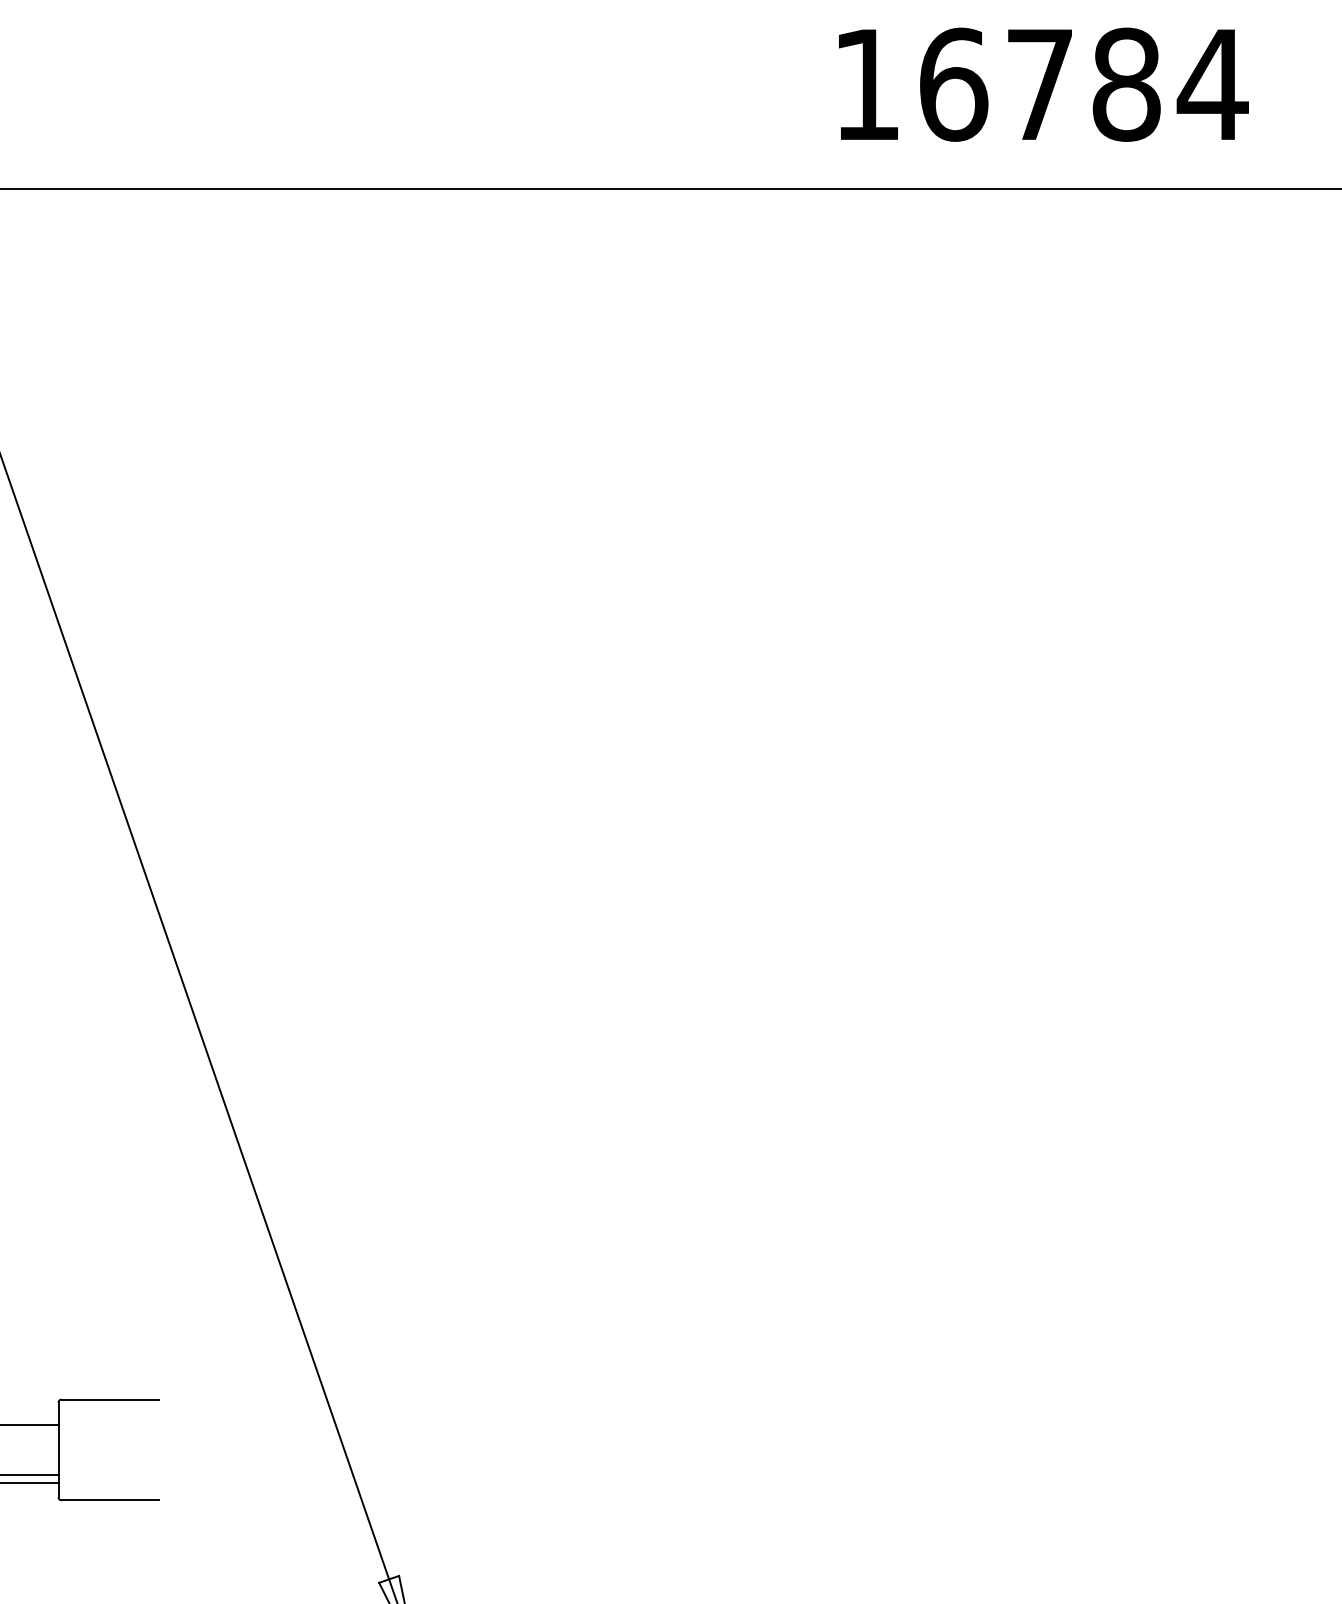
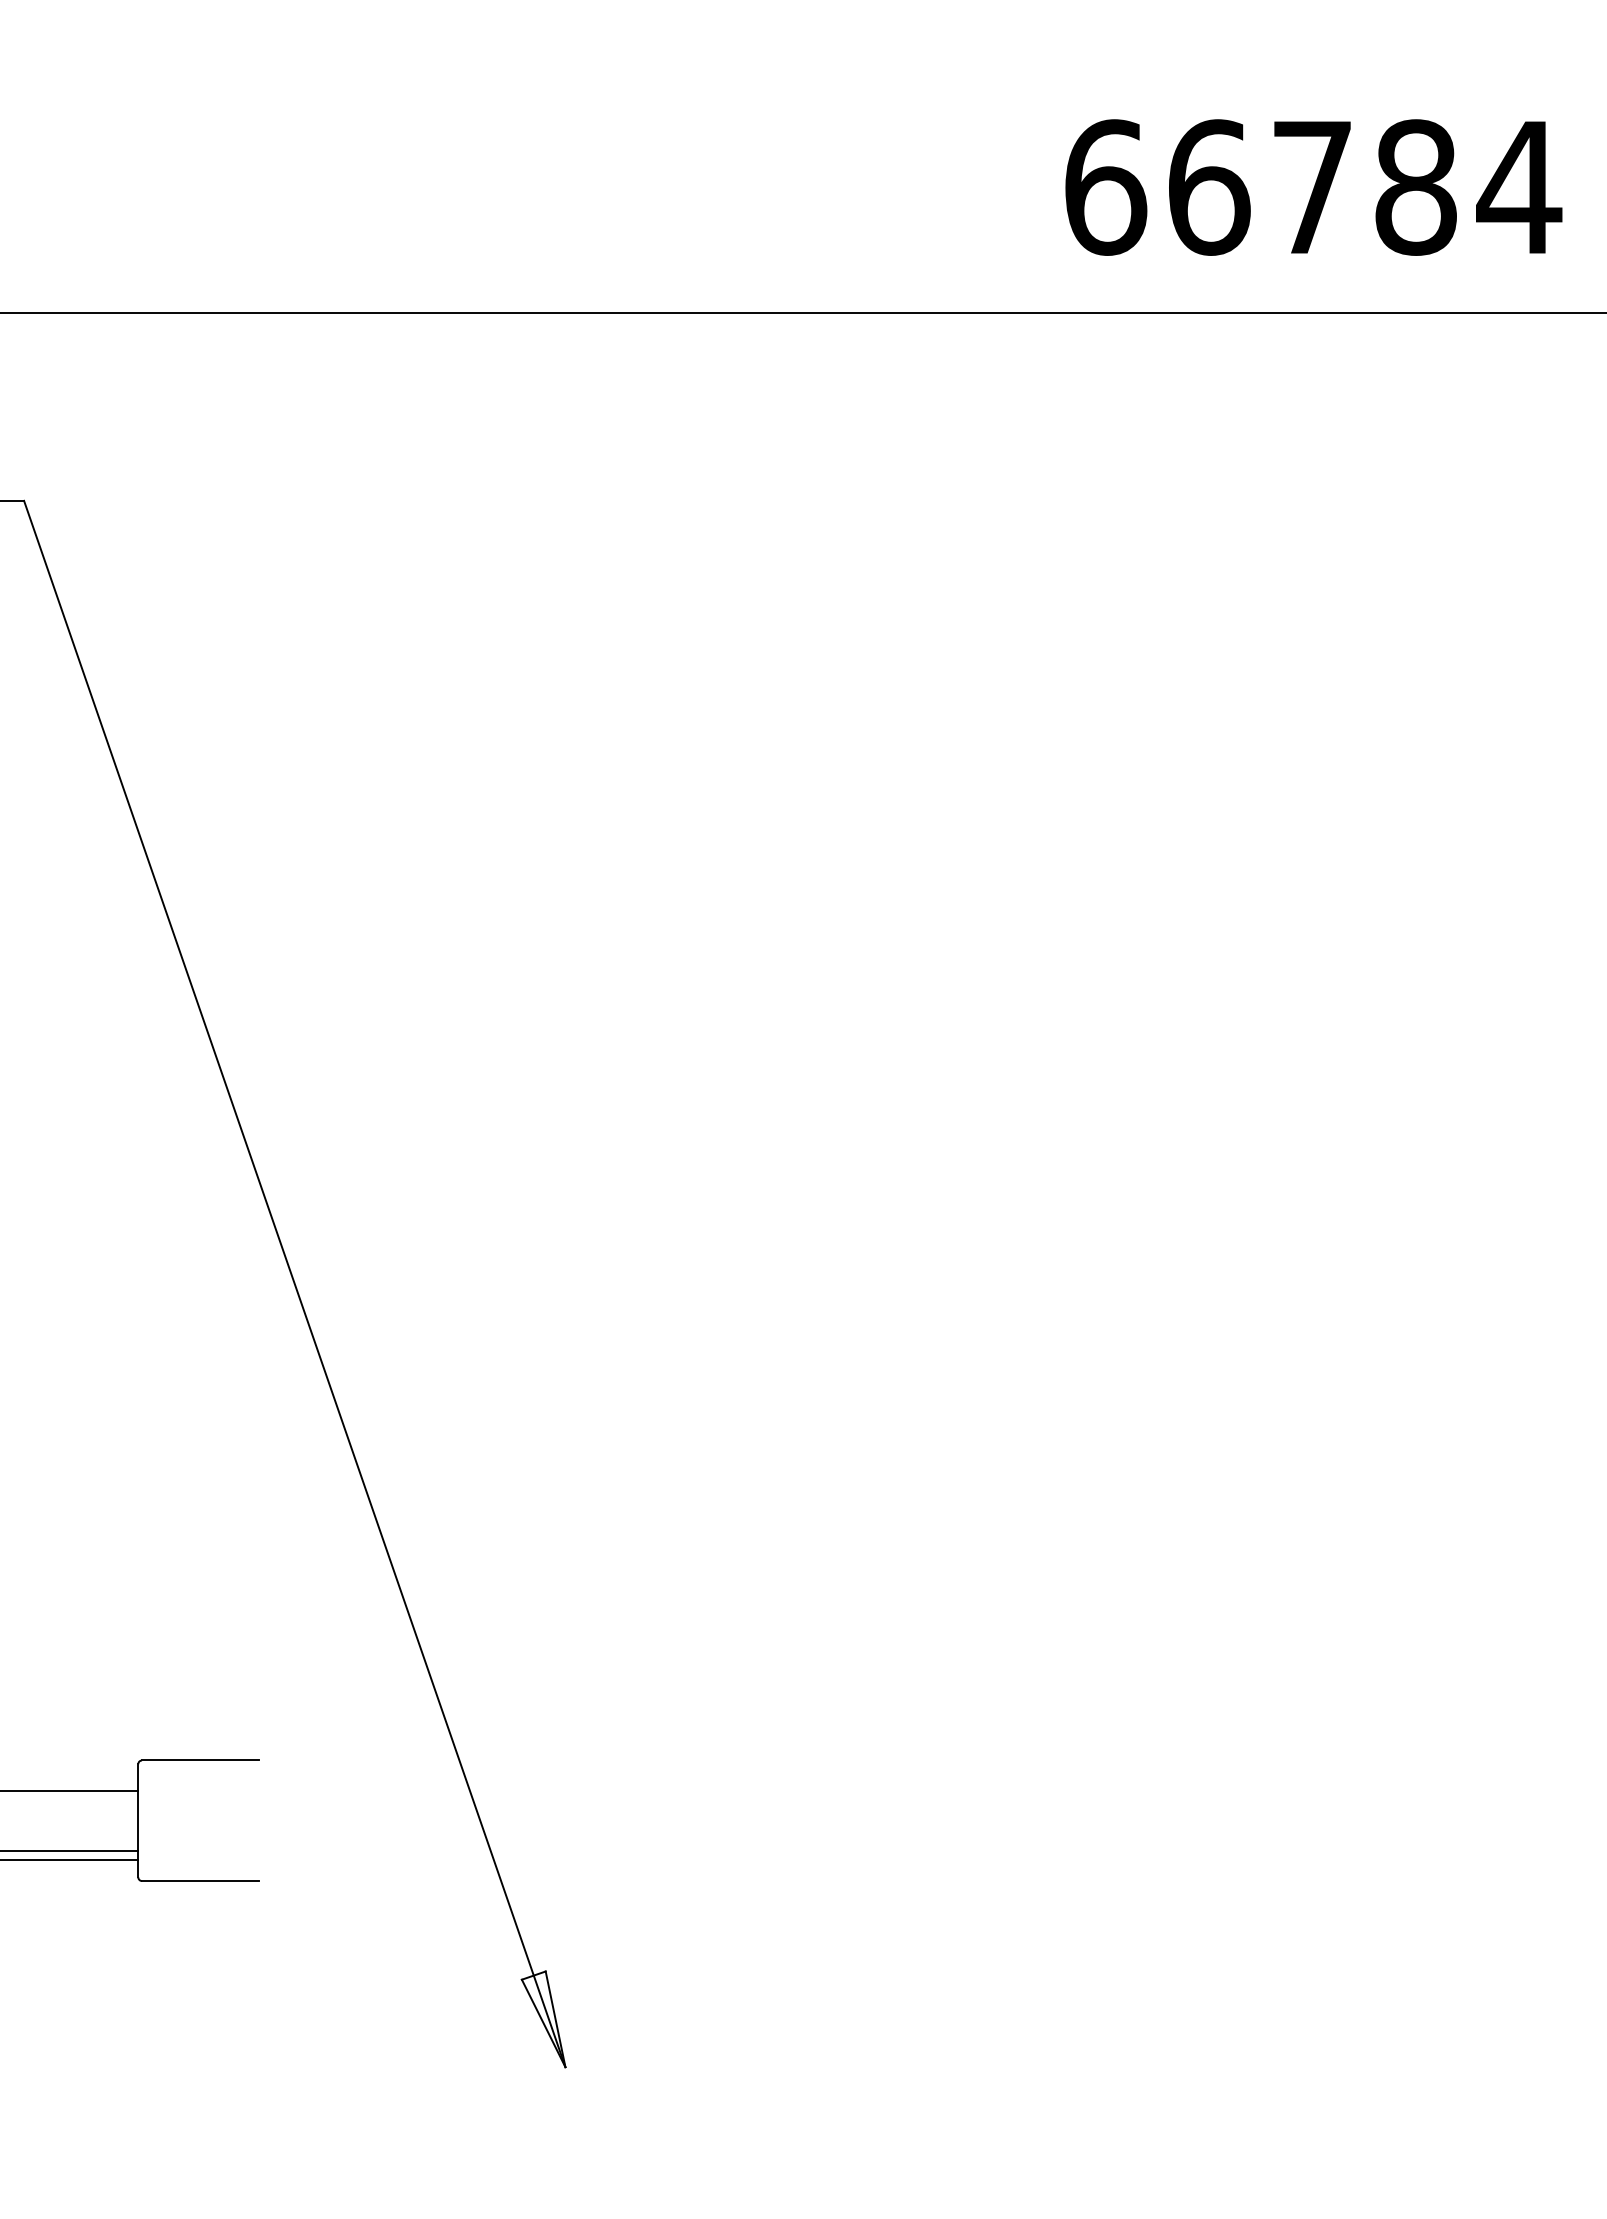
text: (867, 84) -> (1106, 187), 16784 -> 66784

